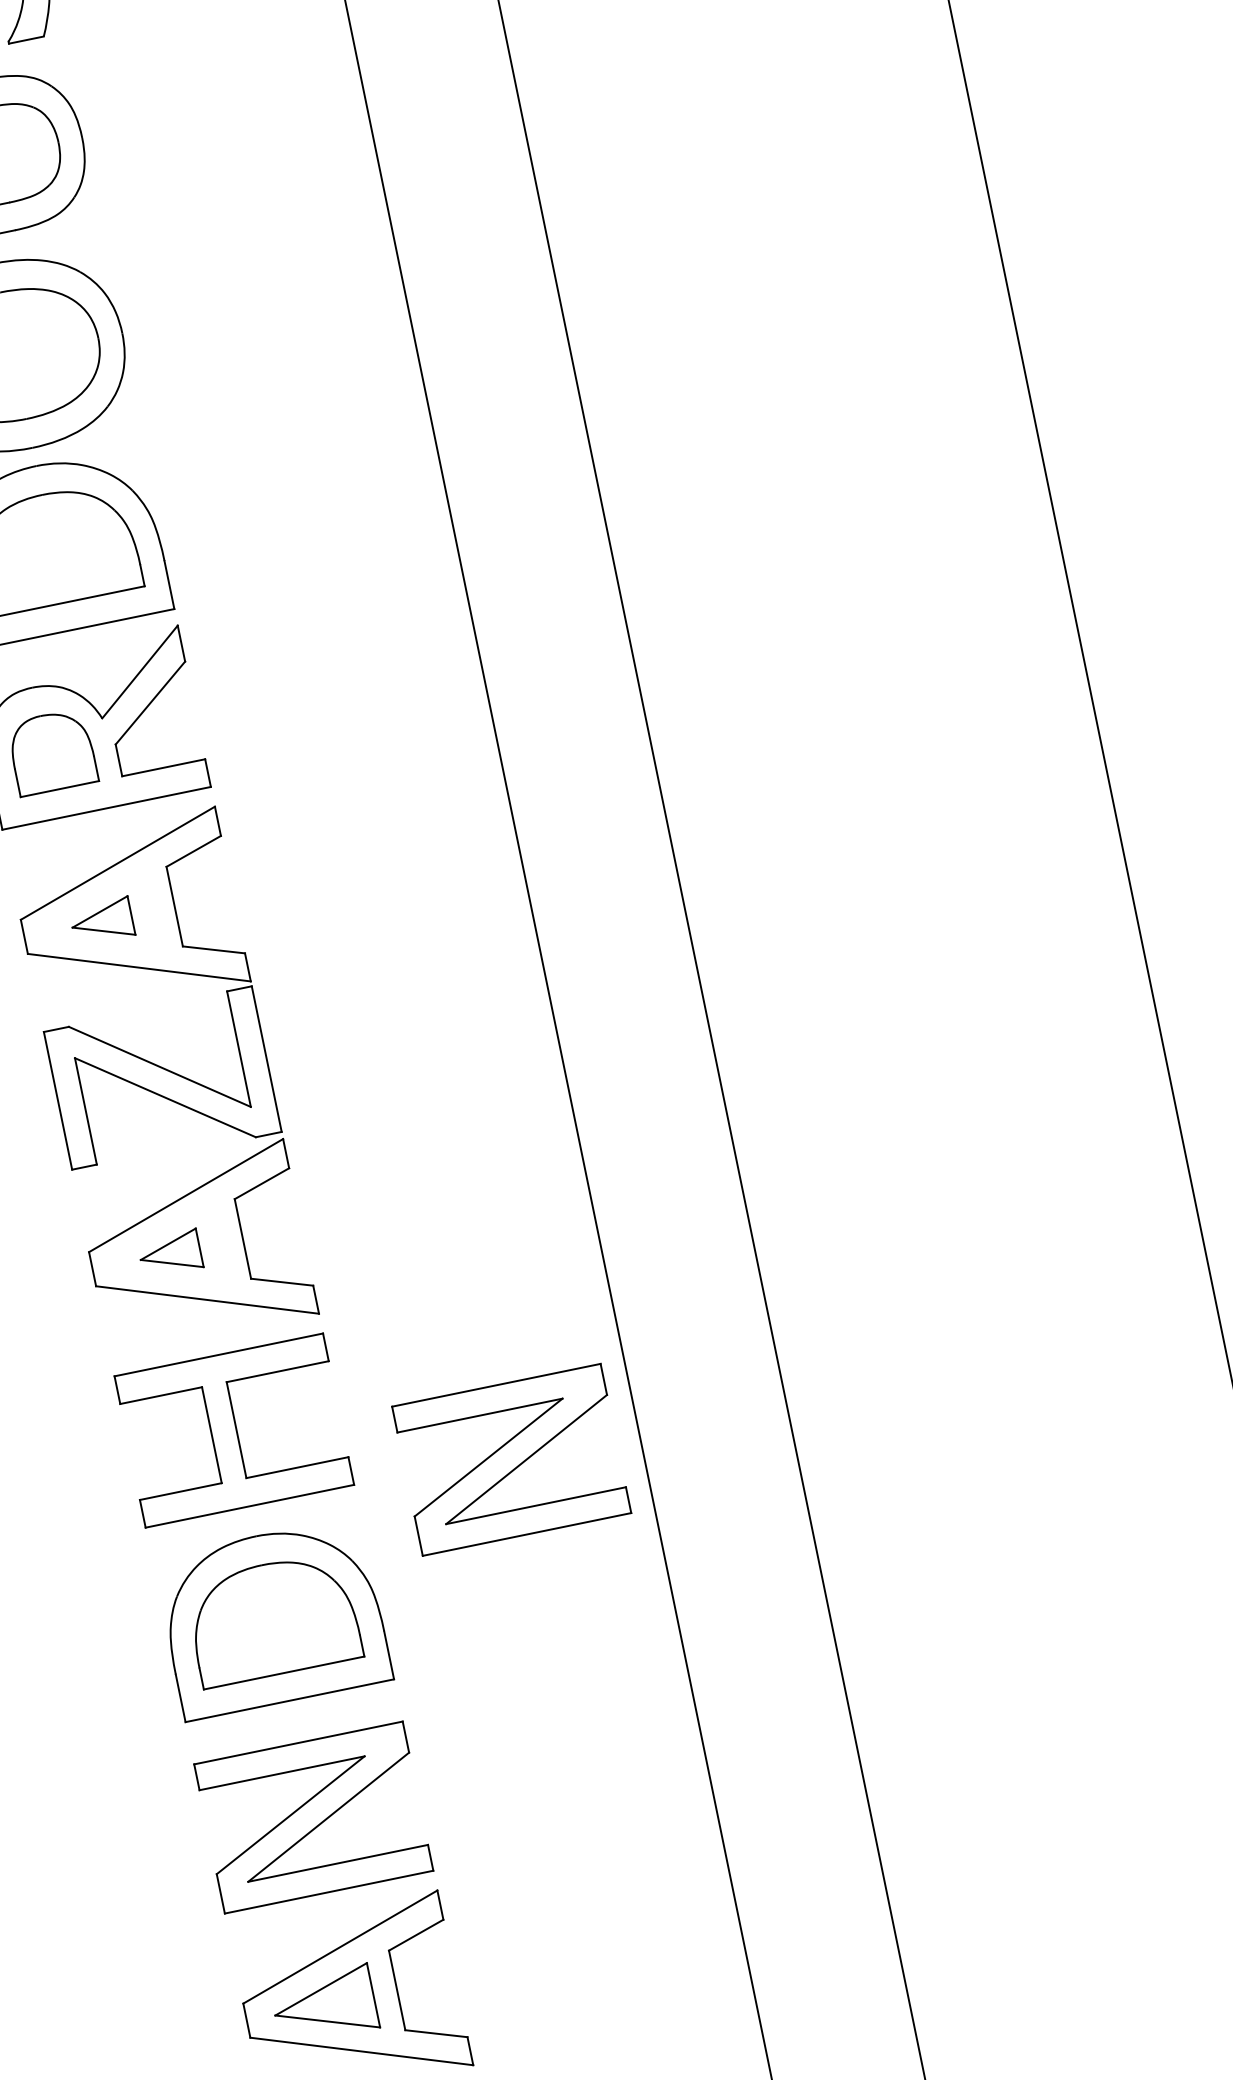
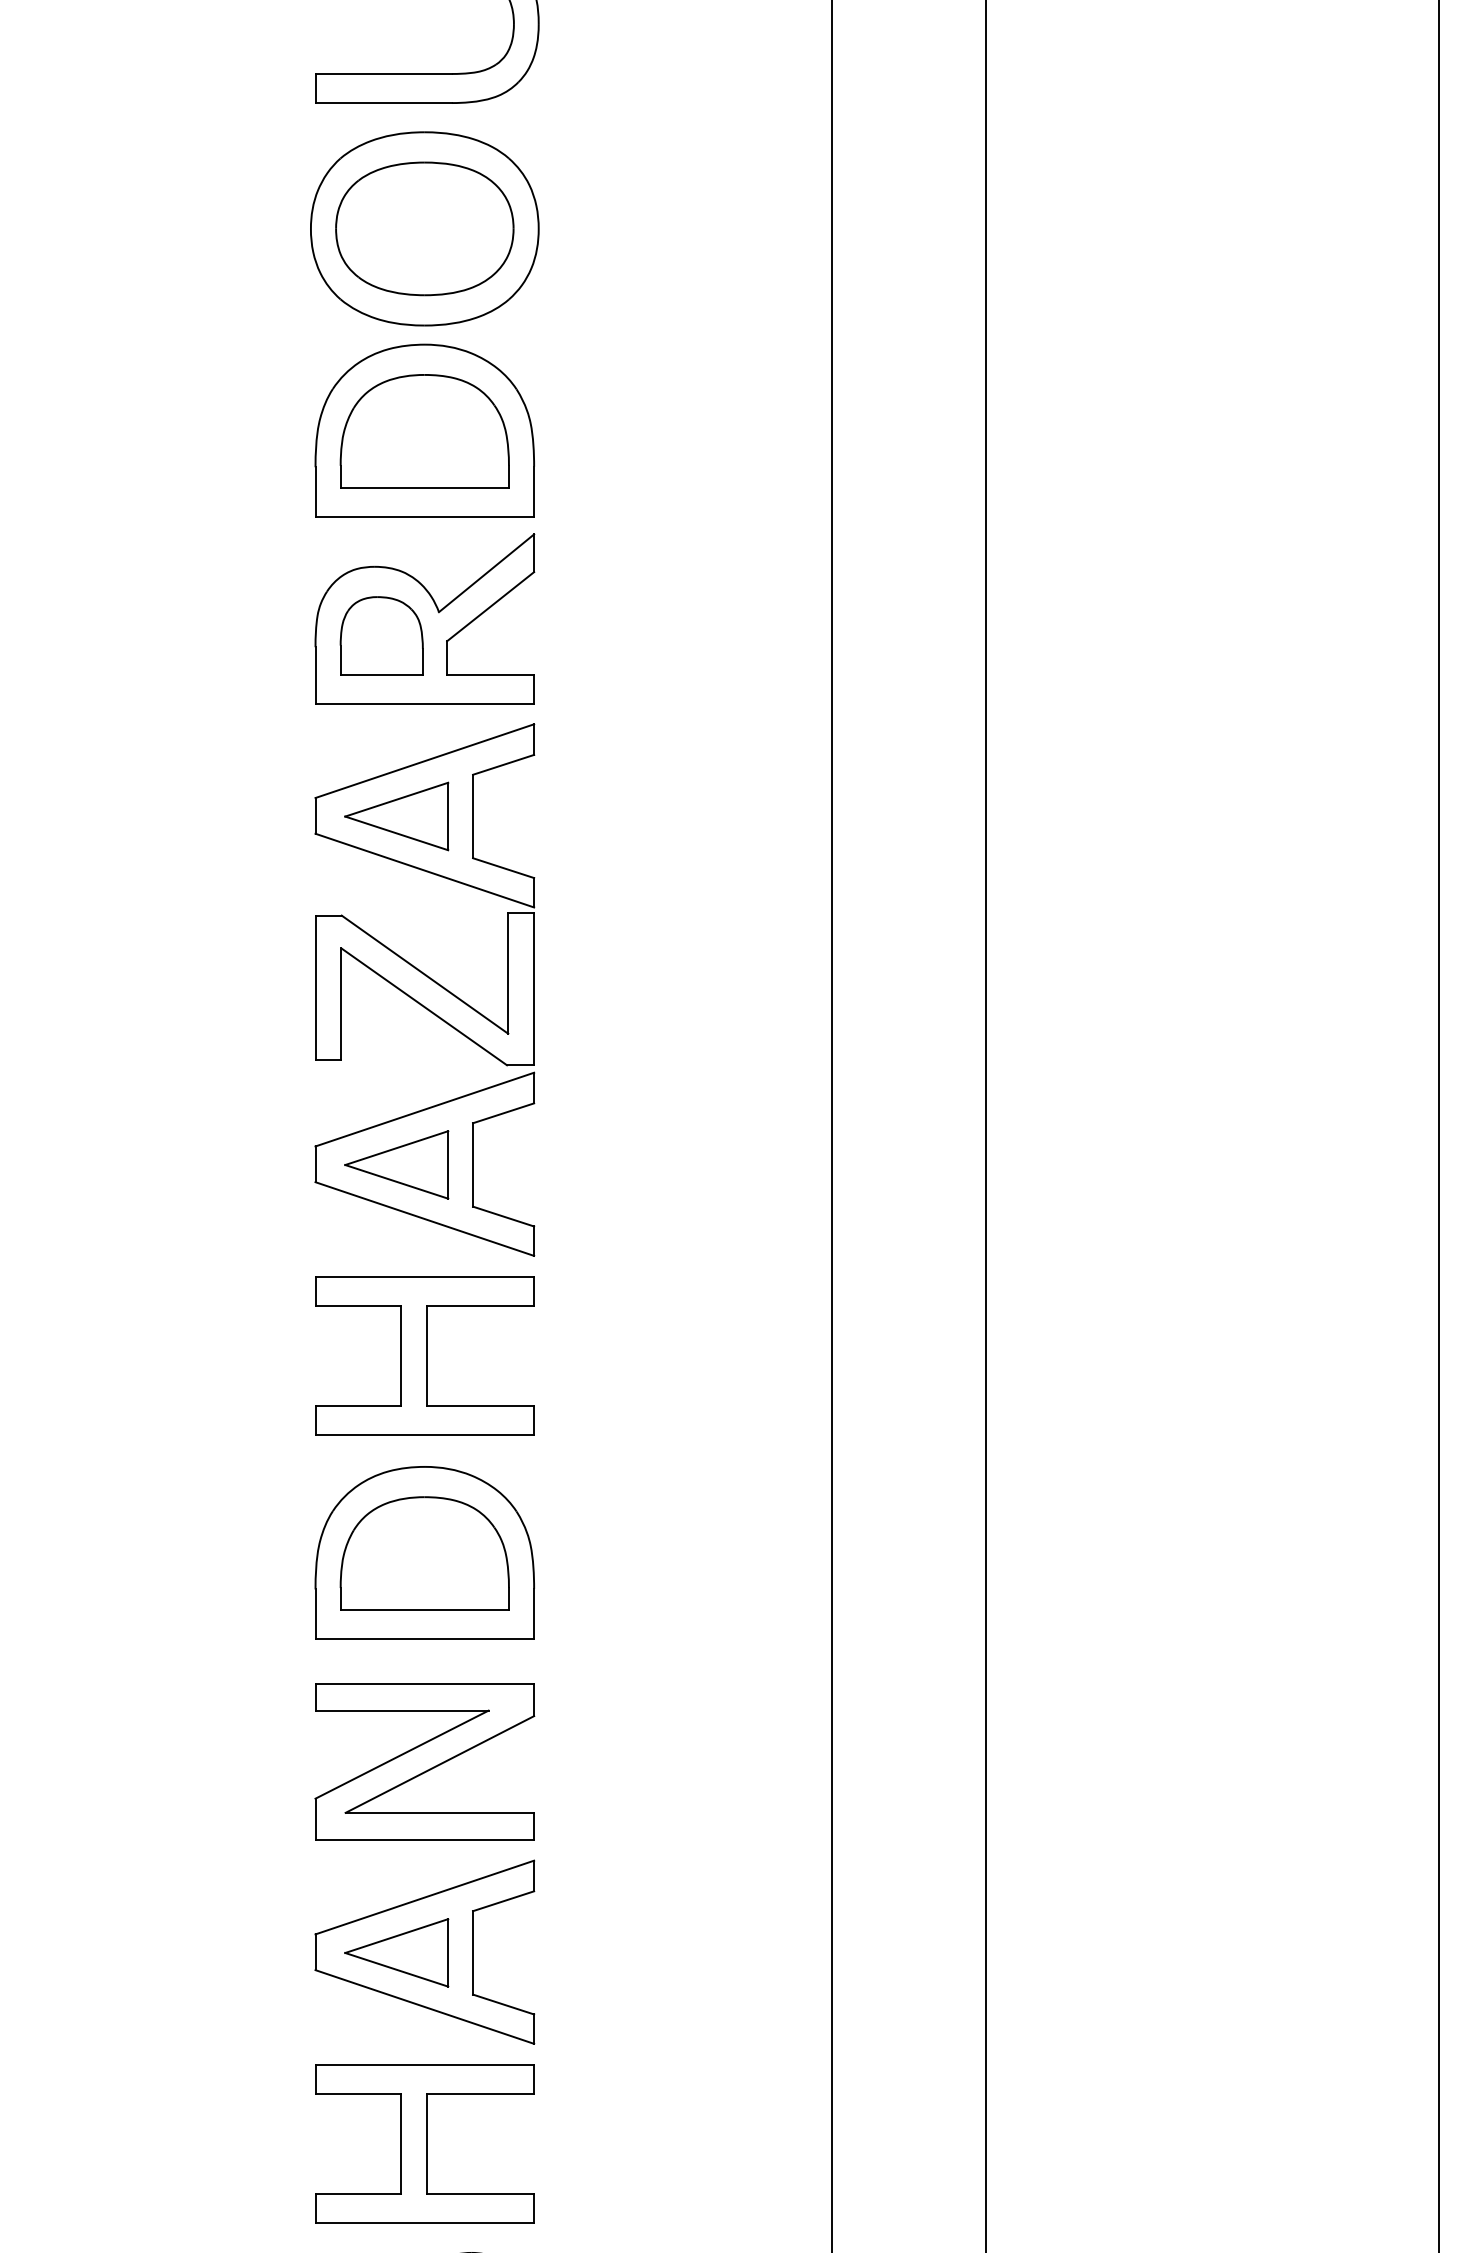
part: (101, 921) -> (396, 816), size x1.67
part: (169, 1253) -> (396, 1164), size x1.67
part: (511, 1459) -> (697, 1442), removed

